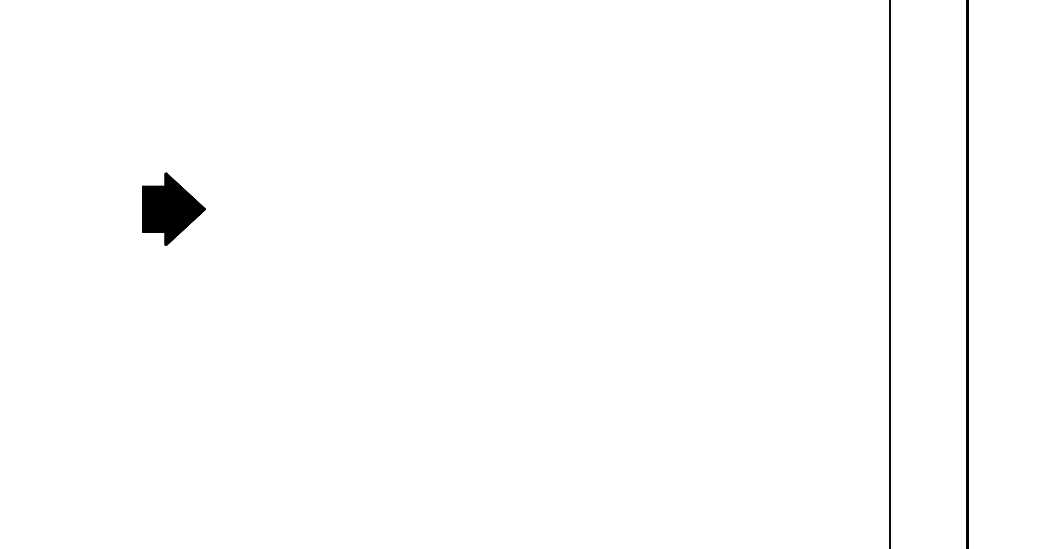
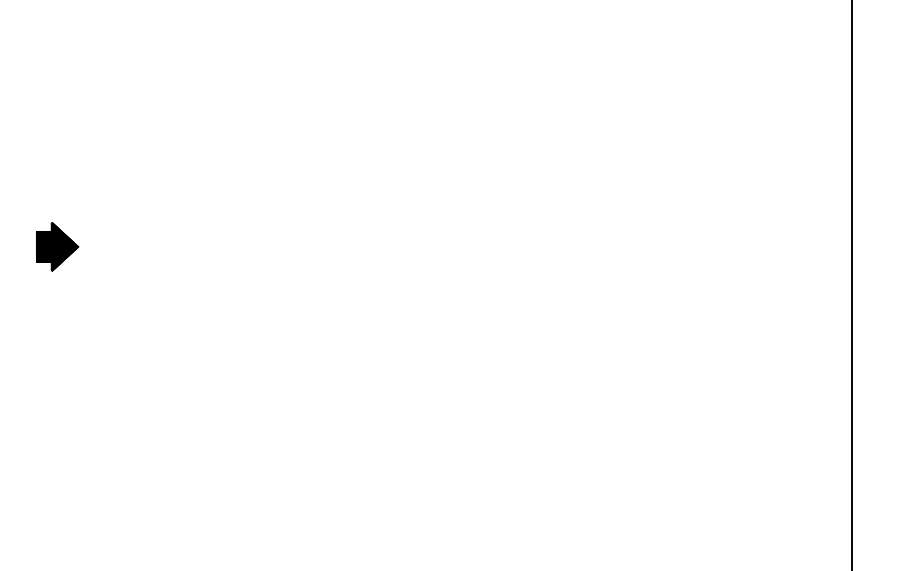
part: (173, 208) -> (56, 246), size x0.6

